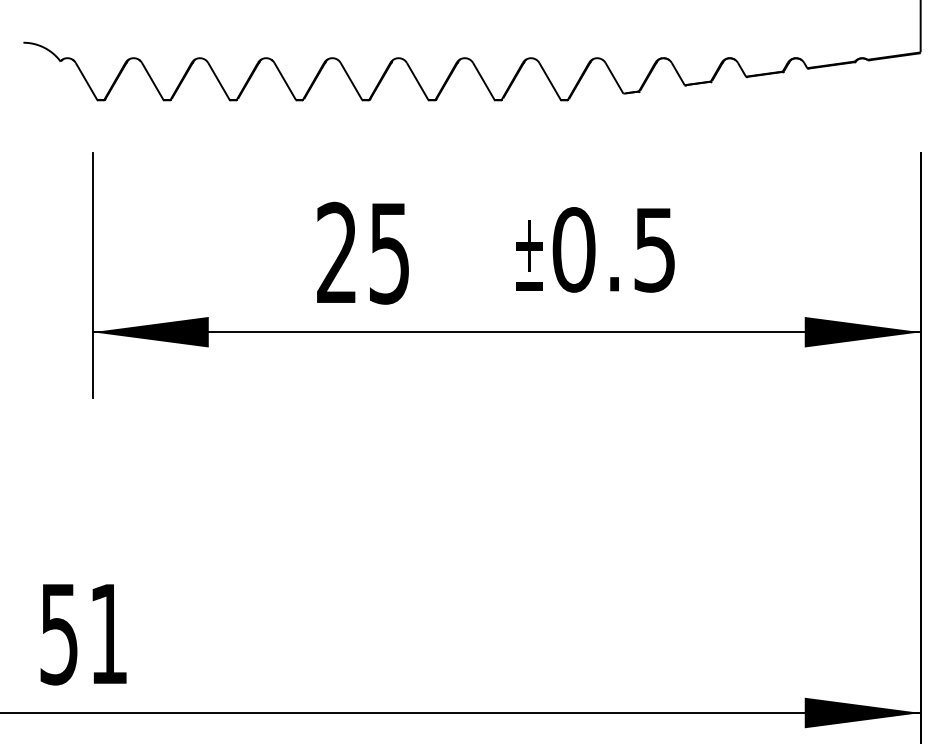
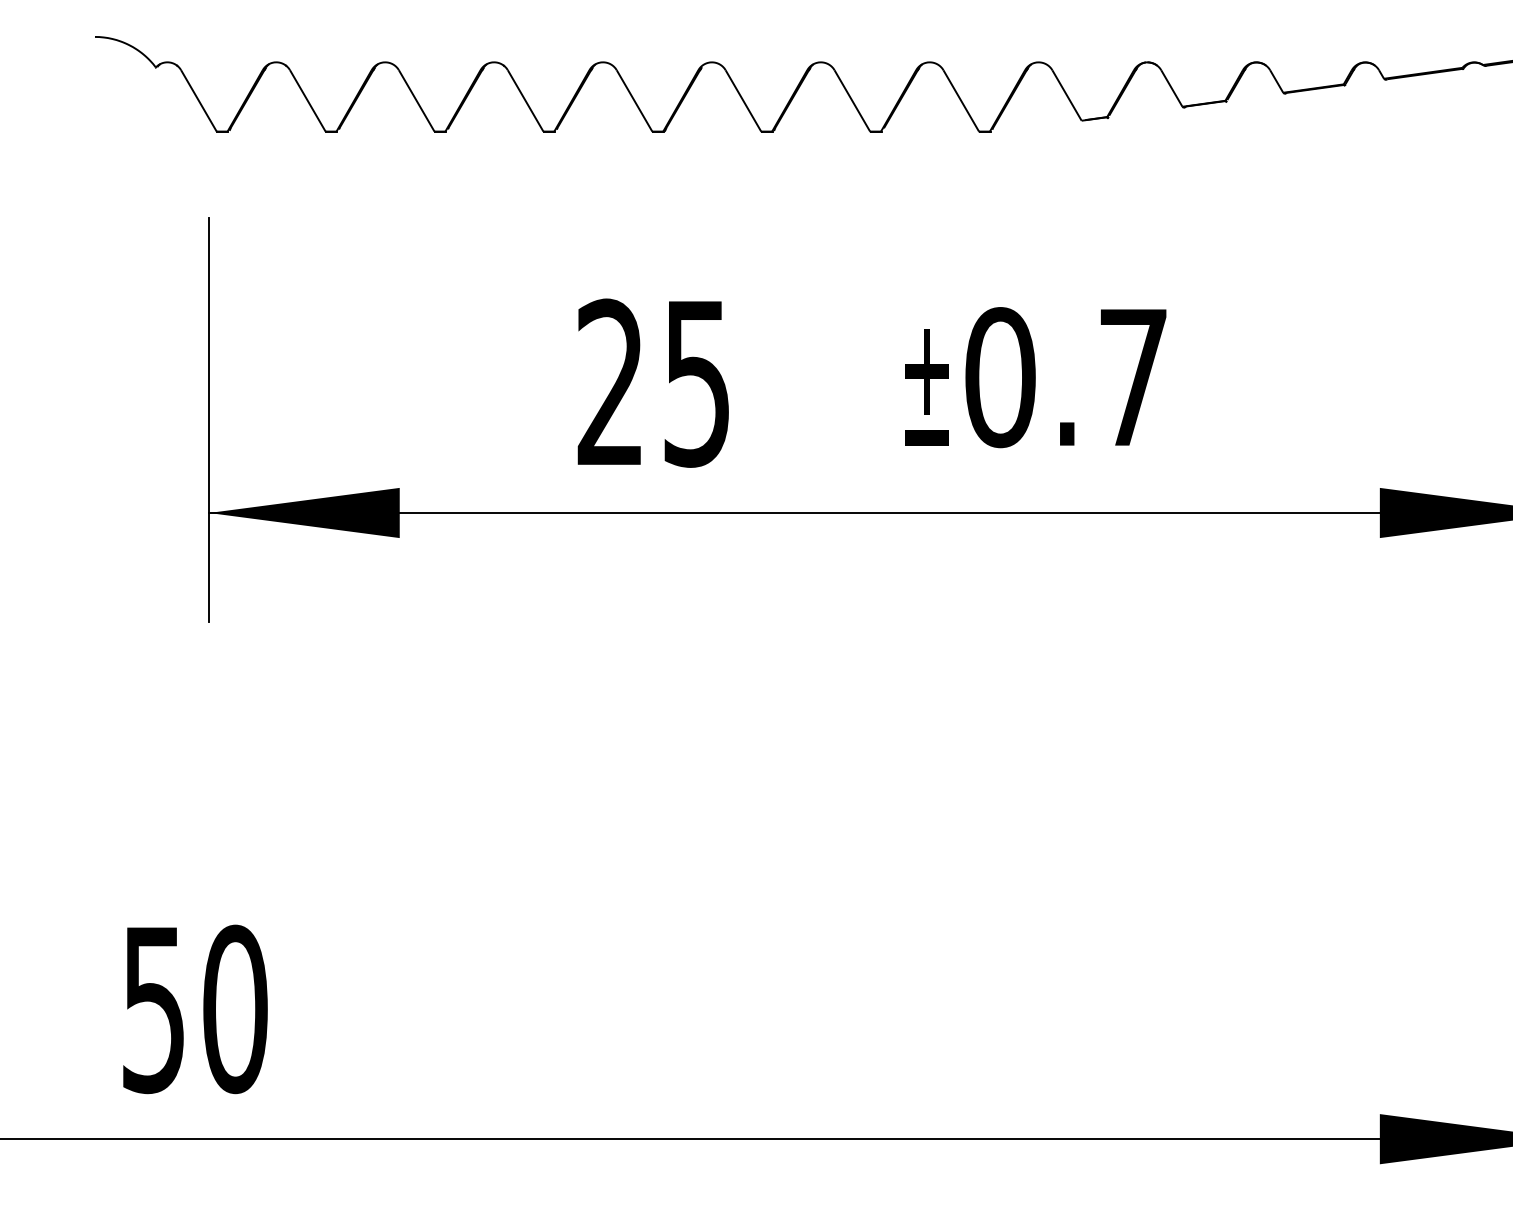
text: (654, 250) -> (1132, 378), 0.5 -> 0.7
text: (108, 633) -> (234, 1008), 51 -> 50

